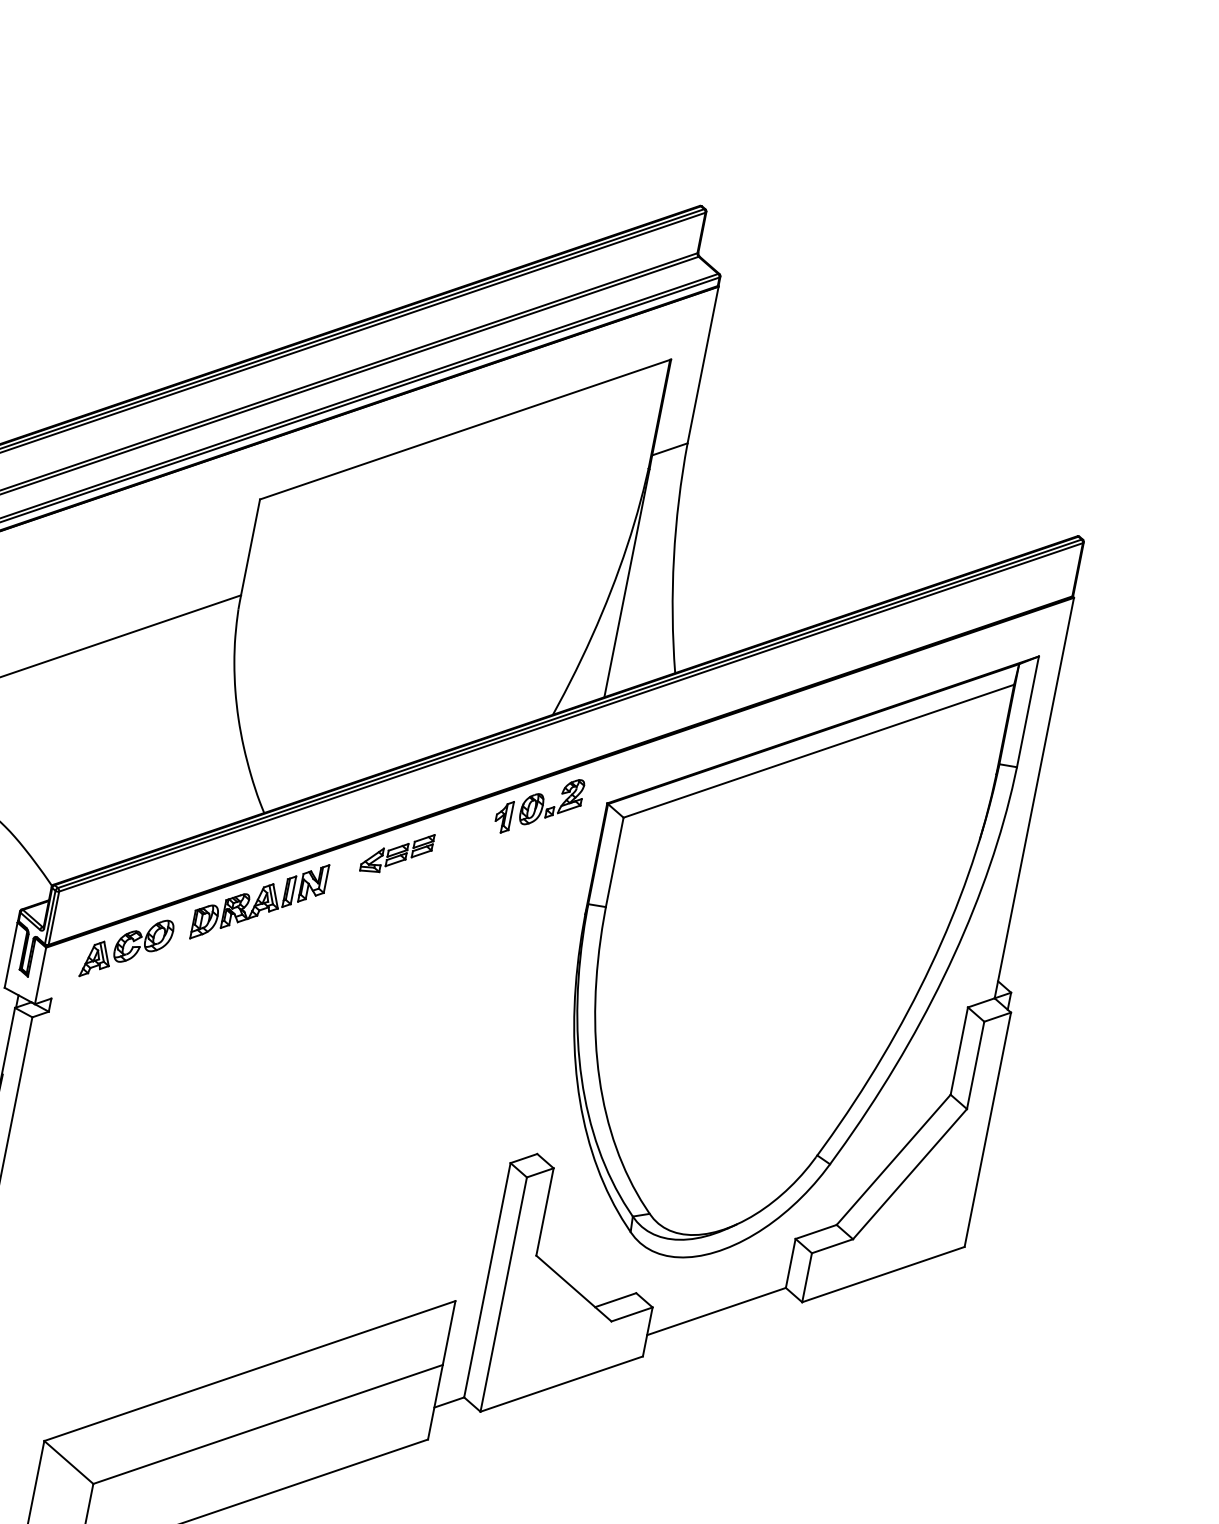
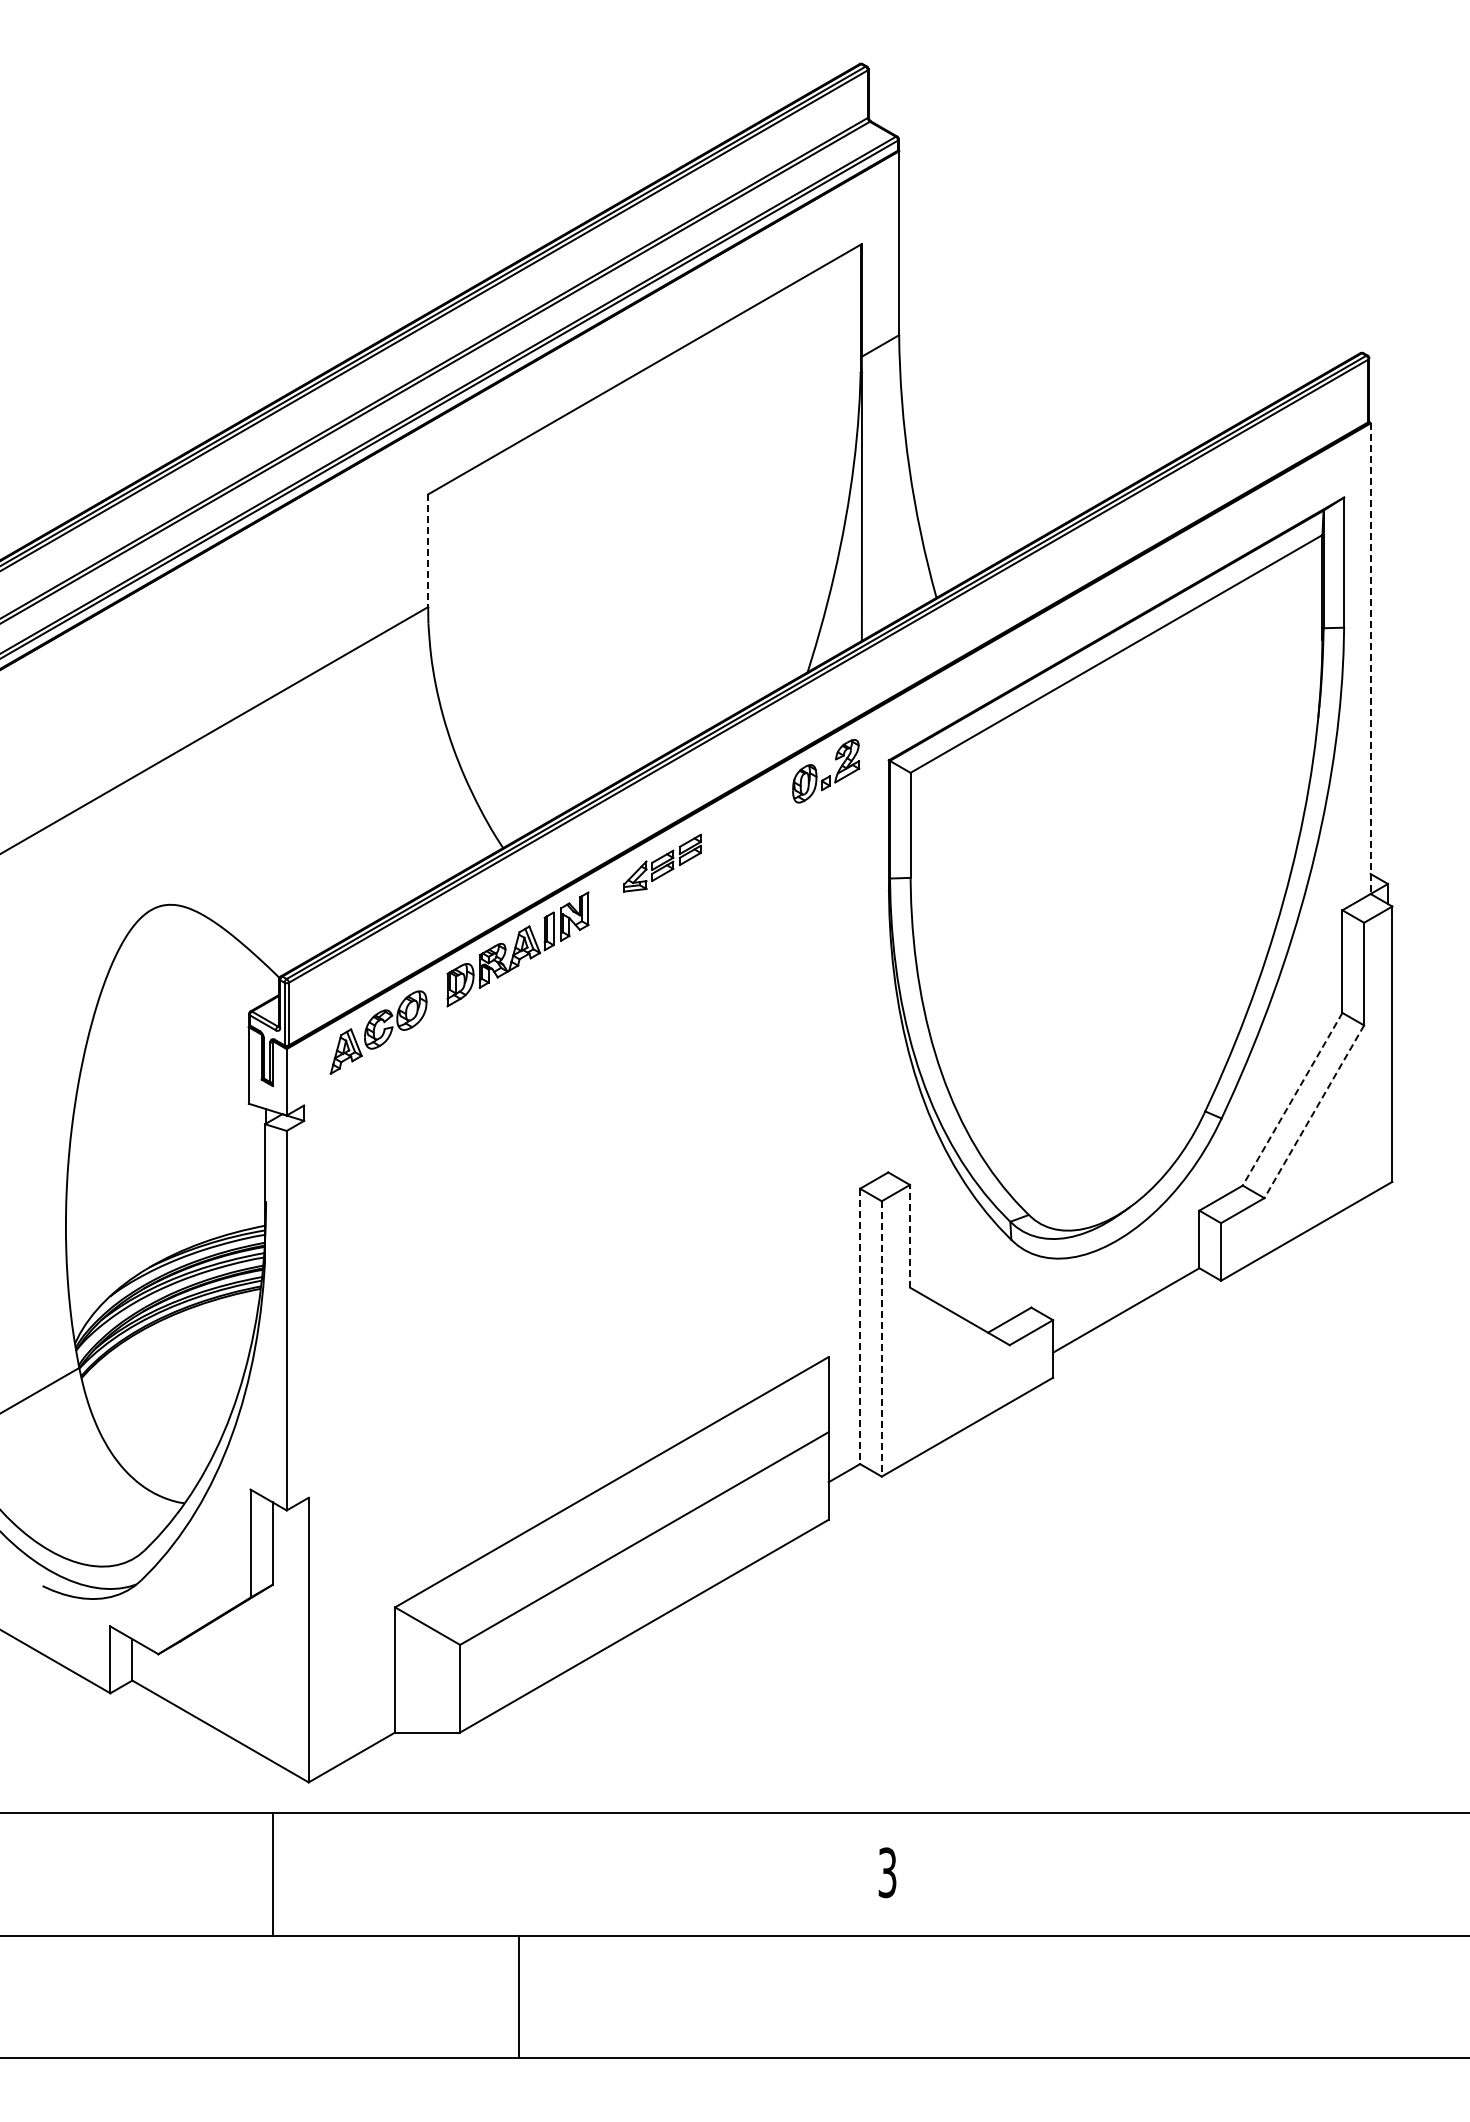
line: (250, 548) -> (428, 551), solid -> dashed
line: (1034, 798) -> (1370, 659), solid -> dashed
part: (504, 816) -> (775, 798), removed
line: (893, 1160) -> (1292, 1099), solid -> dashed
line: (910, 1173) -> (1314, 1111), solid -> dashed
line: (544, 1211) -> (909, 1235), solid -> dashed
line: (487, 1280) -> (860, 1326), solid -> dashed
line: (503, 1294) -> (881, 1338), solid -> dashed

